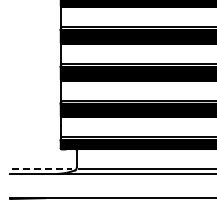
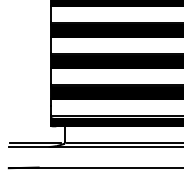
line: (41, 168) -> (35, 142), dashed -> solid

